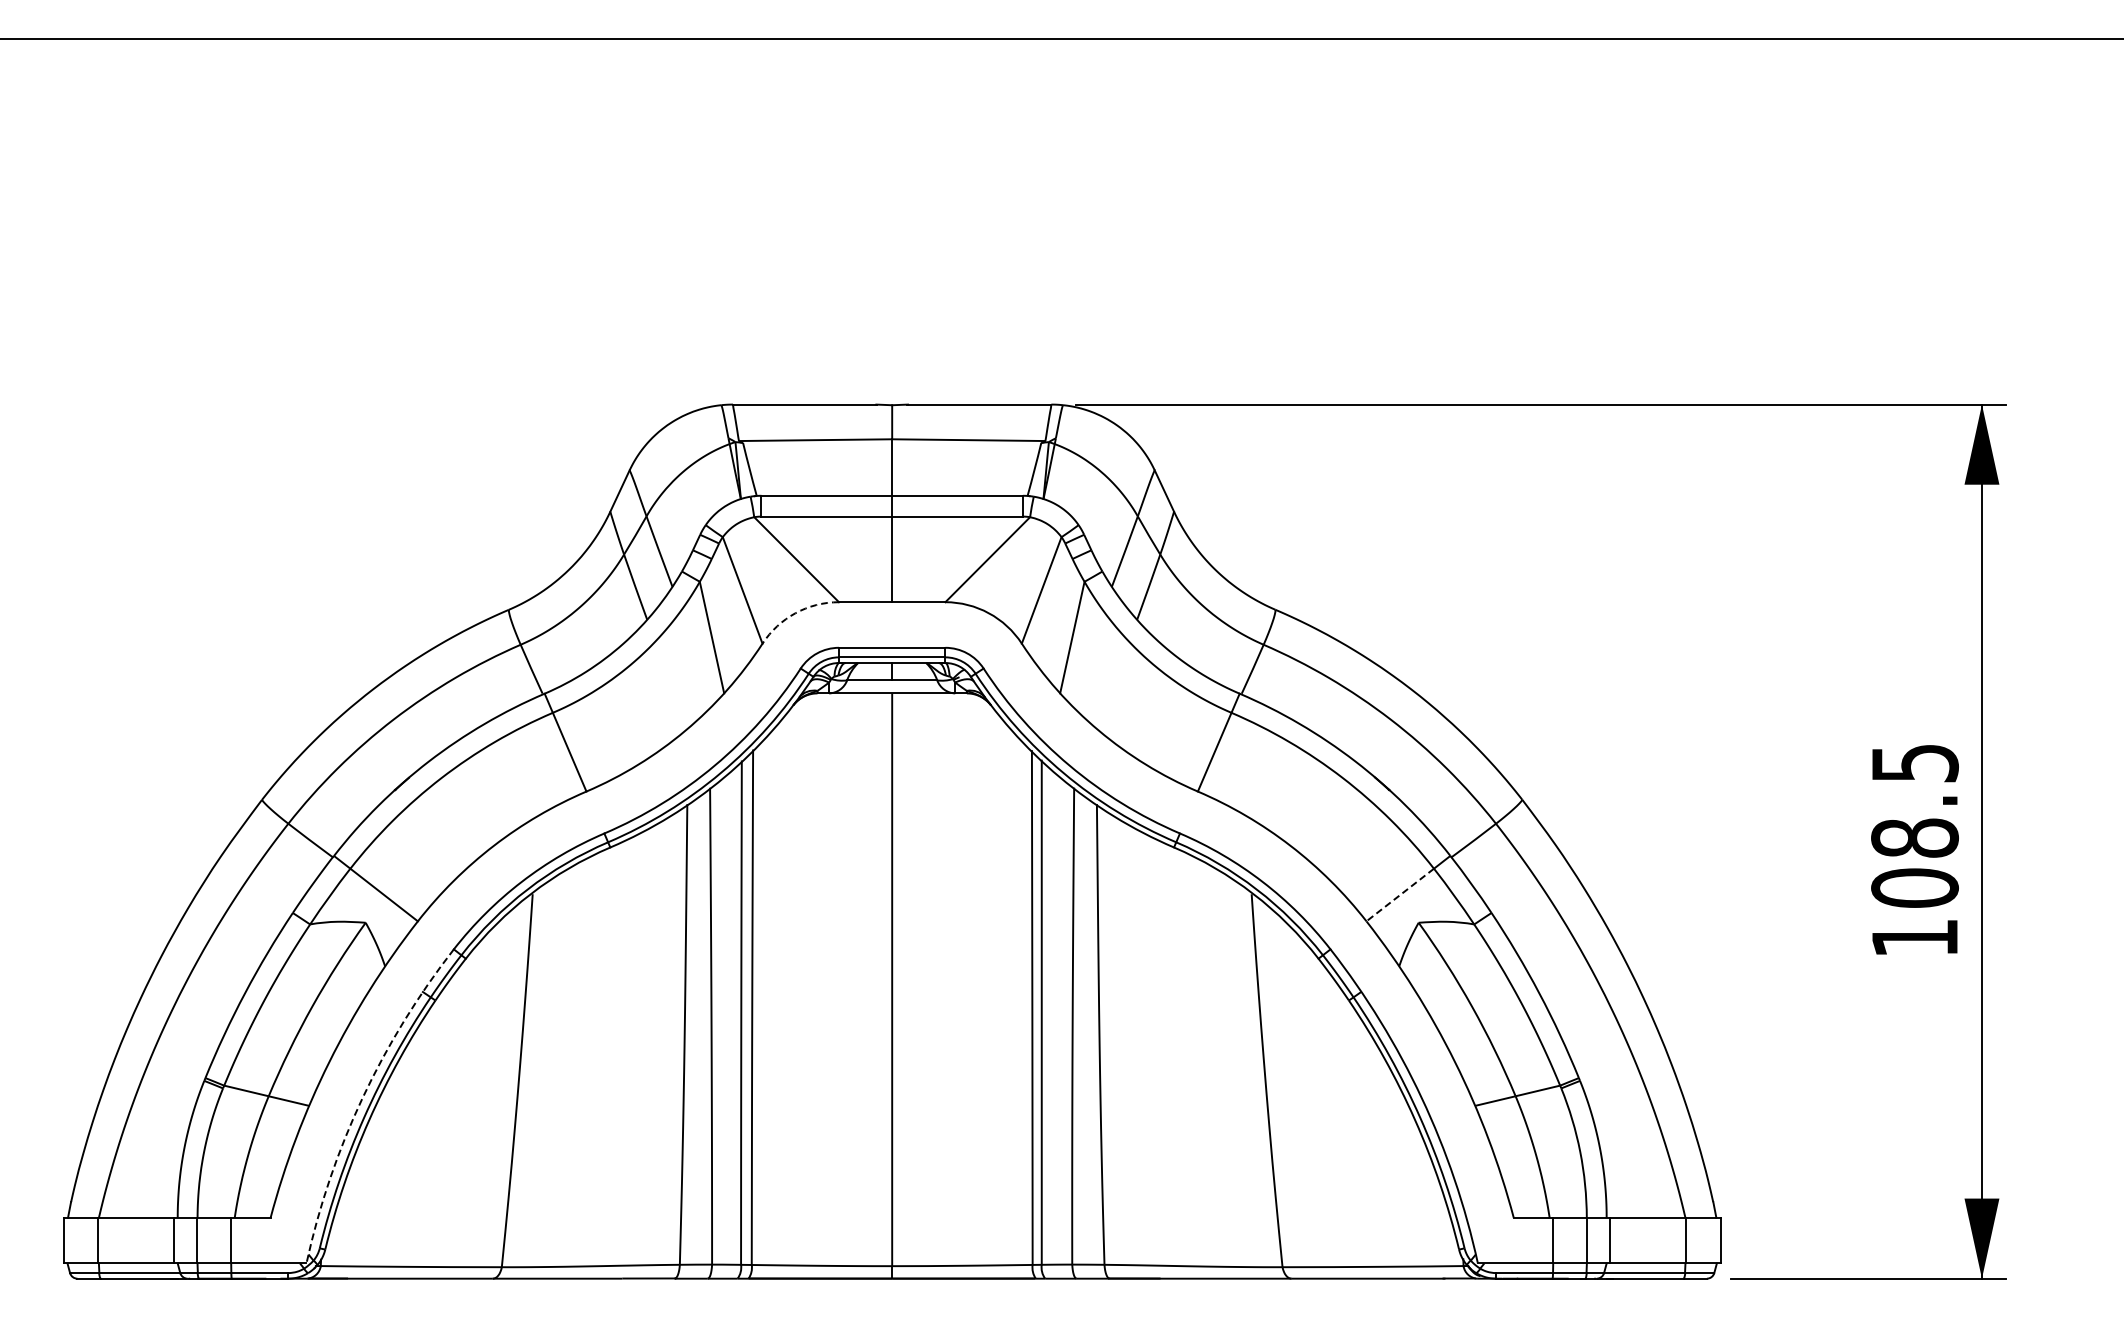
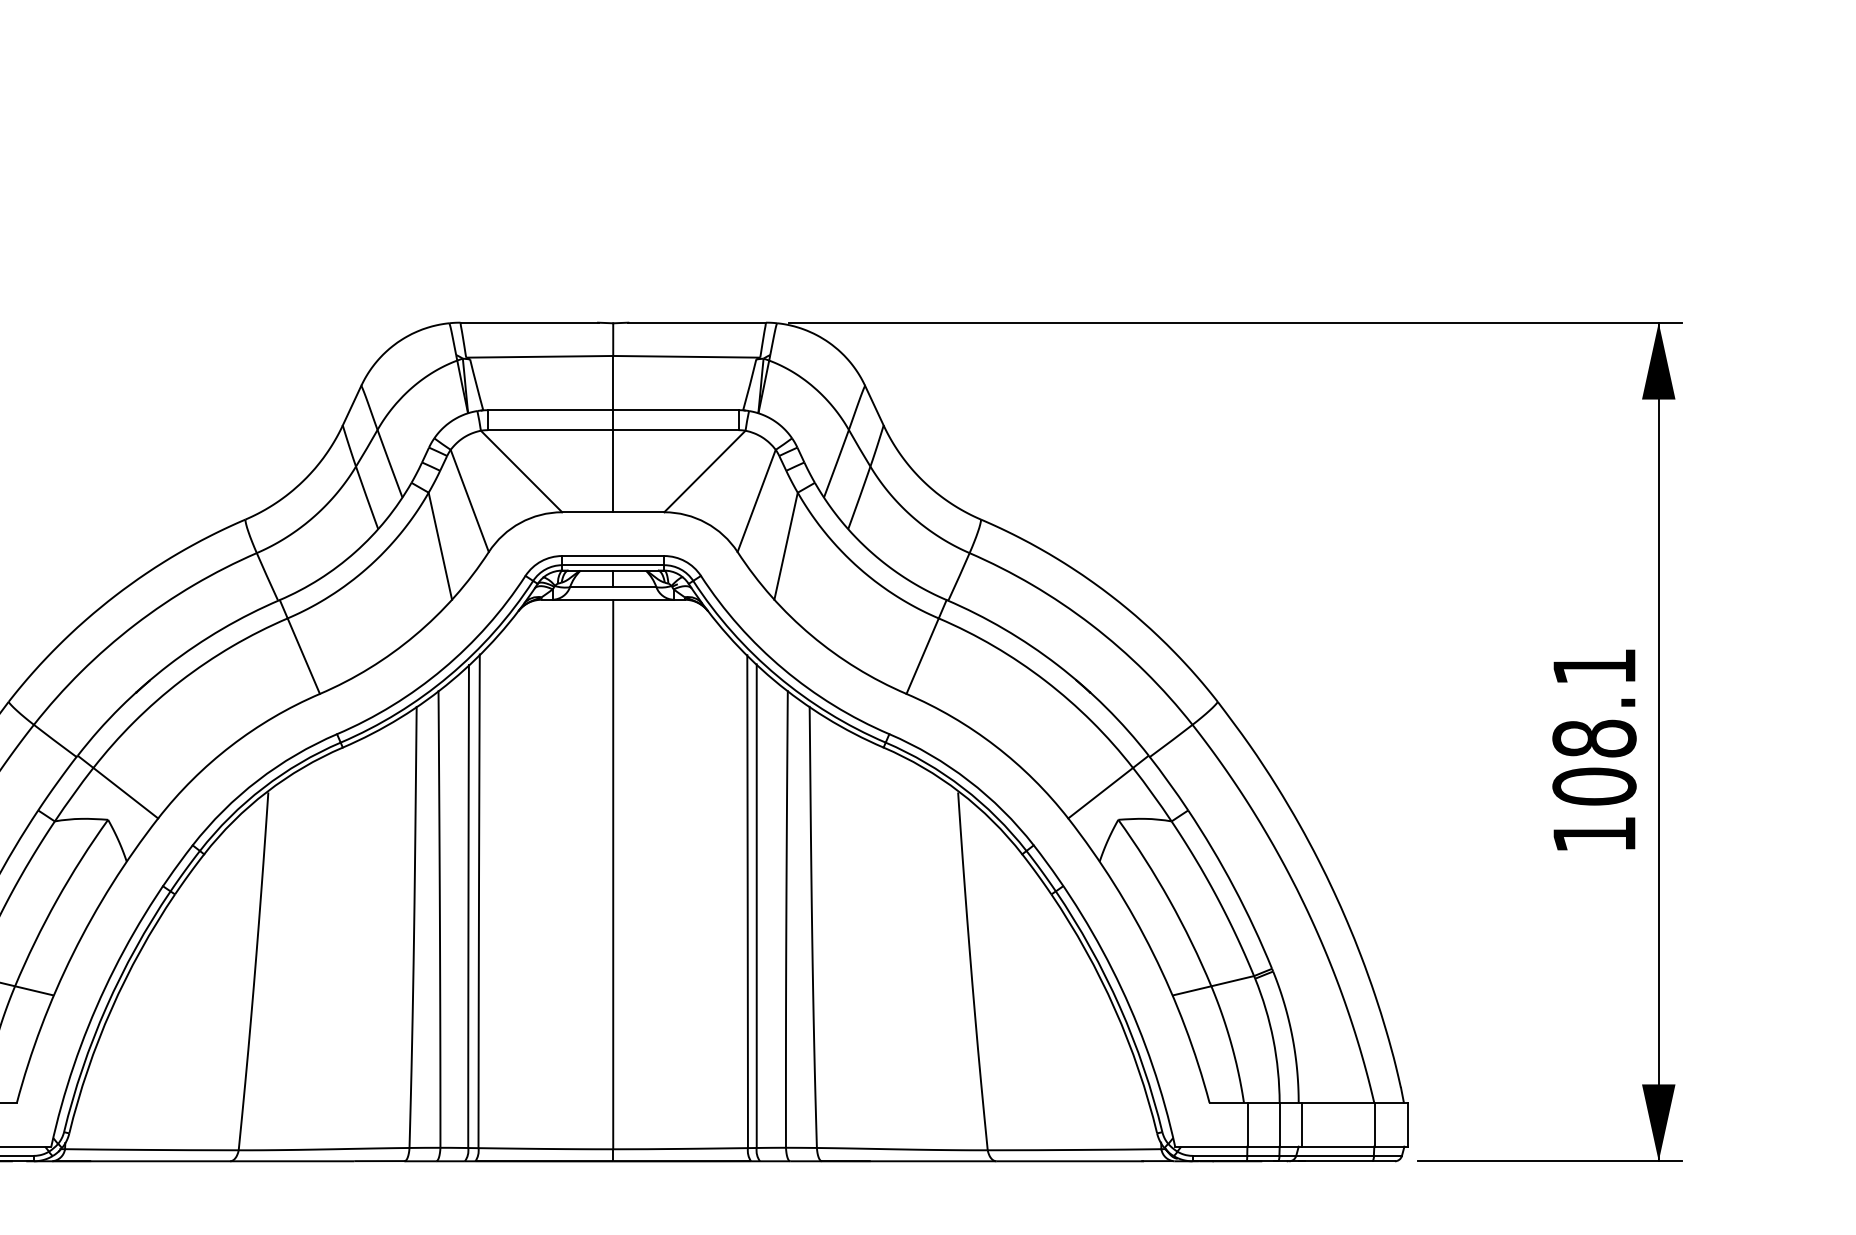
arc: (795, 613) -> (520, 523), dashed -> solid
text: (1915, 763) -> (1594, 667), 108.5 -> 108.1
line: (1400, 895) -> (1100, 793), dashed -> solid
arc: (362, 1098) -> (105, 988), dashed -> solid

